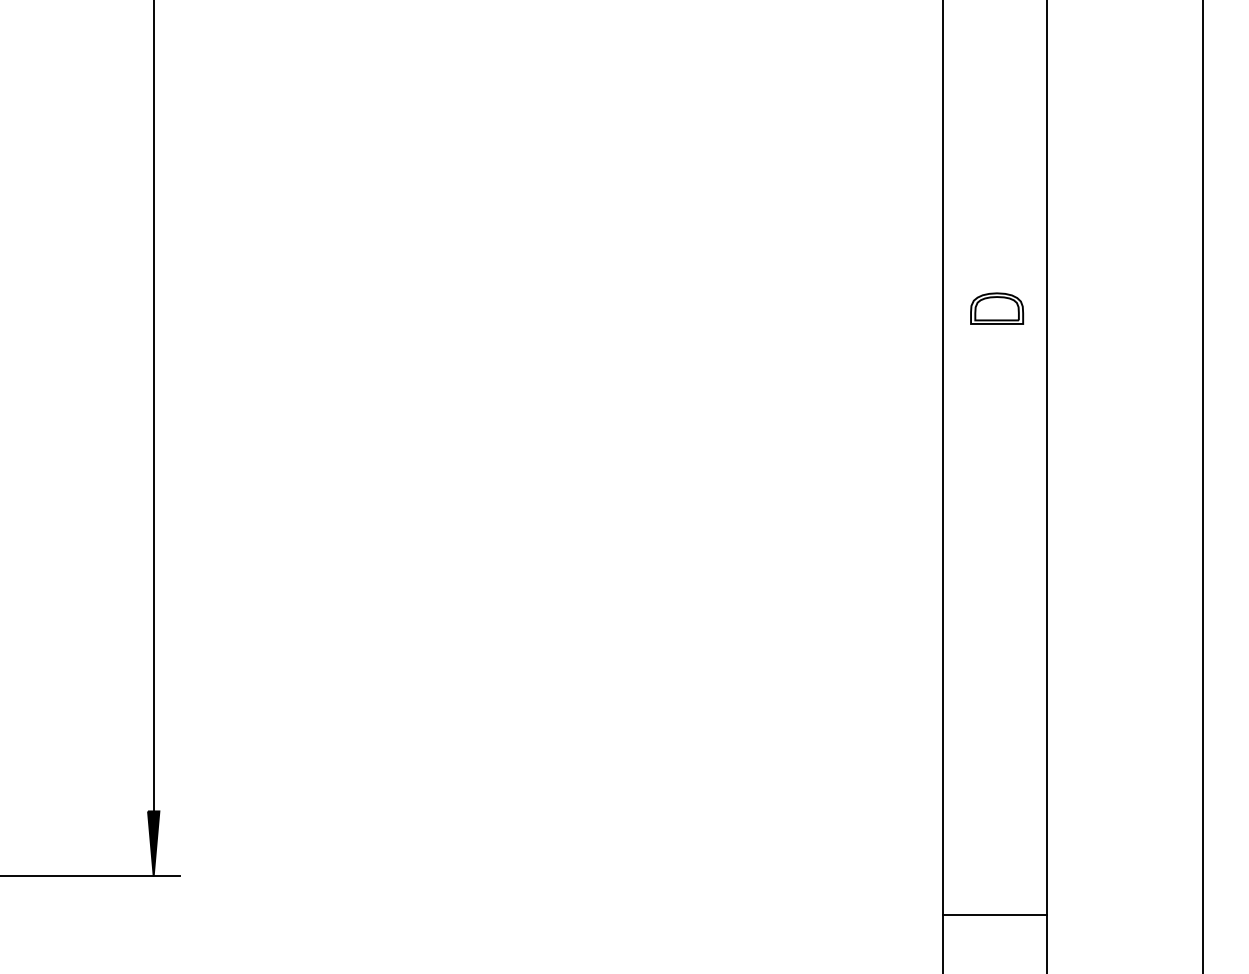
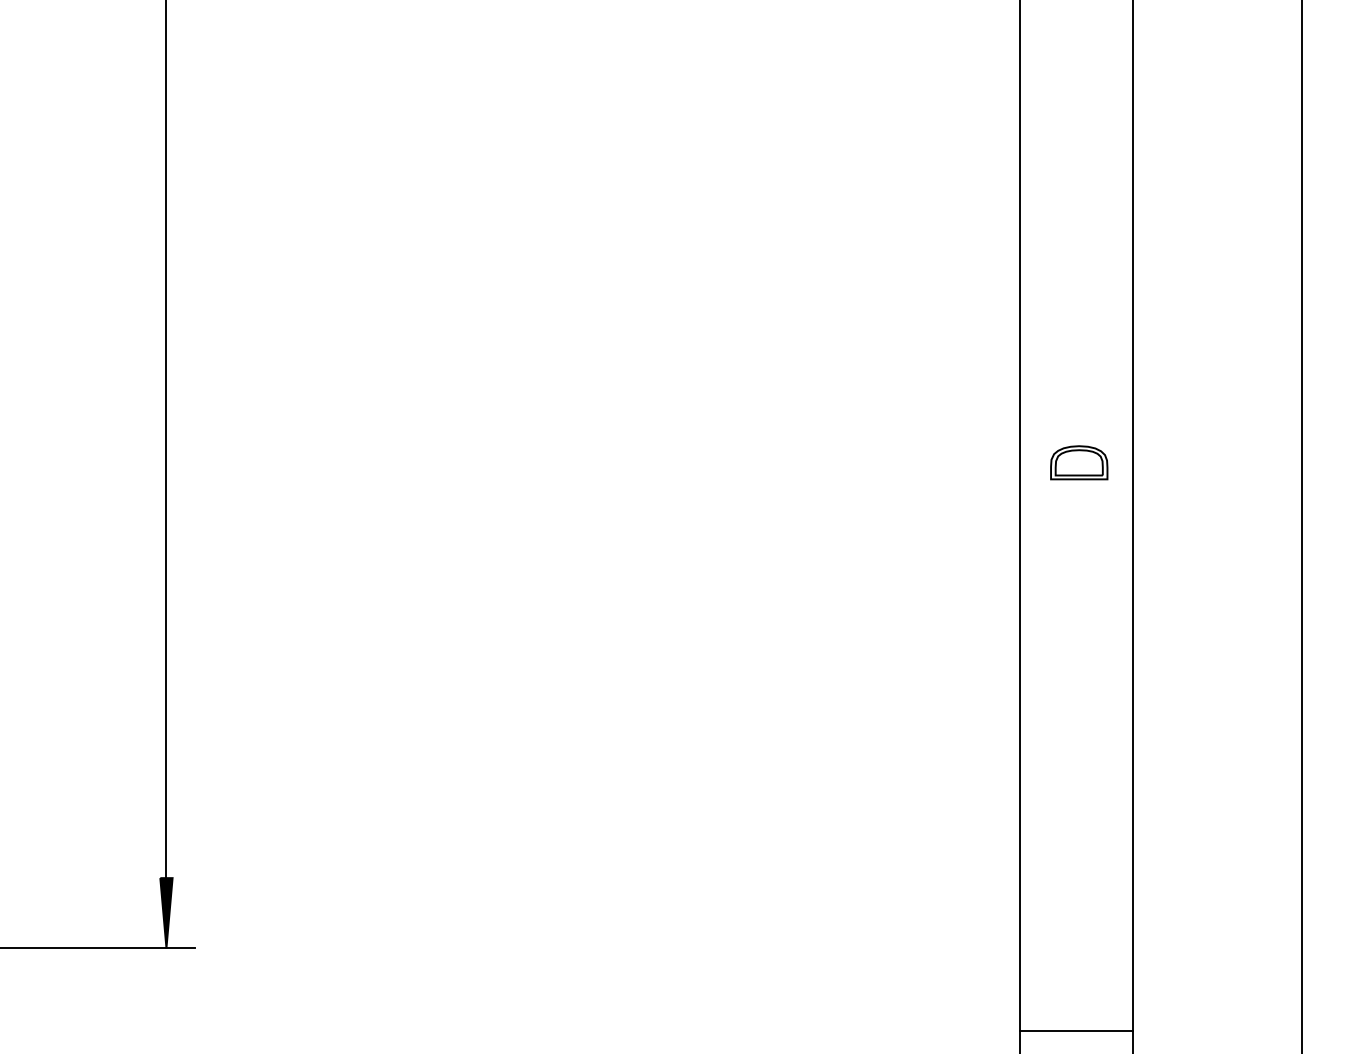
part: (997, 308) -> (1079, 462), moved
line: (994, 915) -> (1076, 1031), moved

